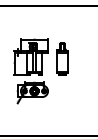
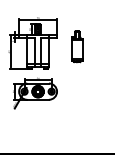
part: (62, 58) -> (77, 45), size x0.7

